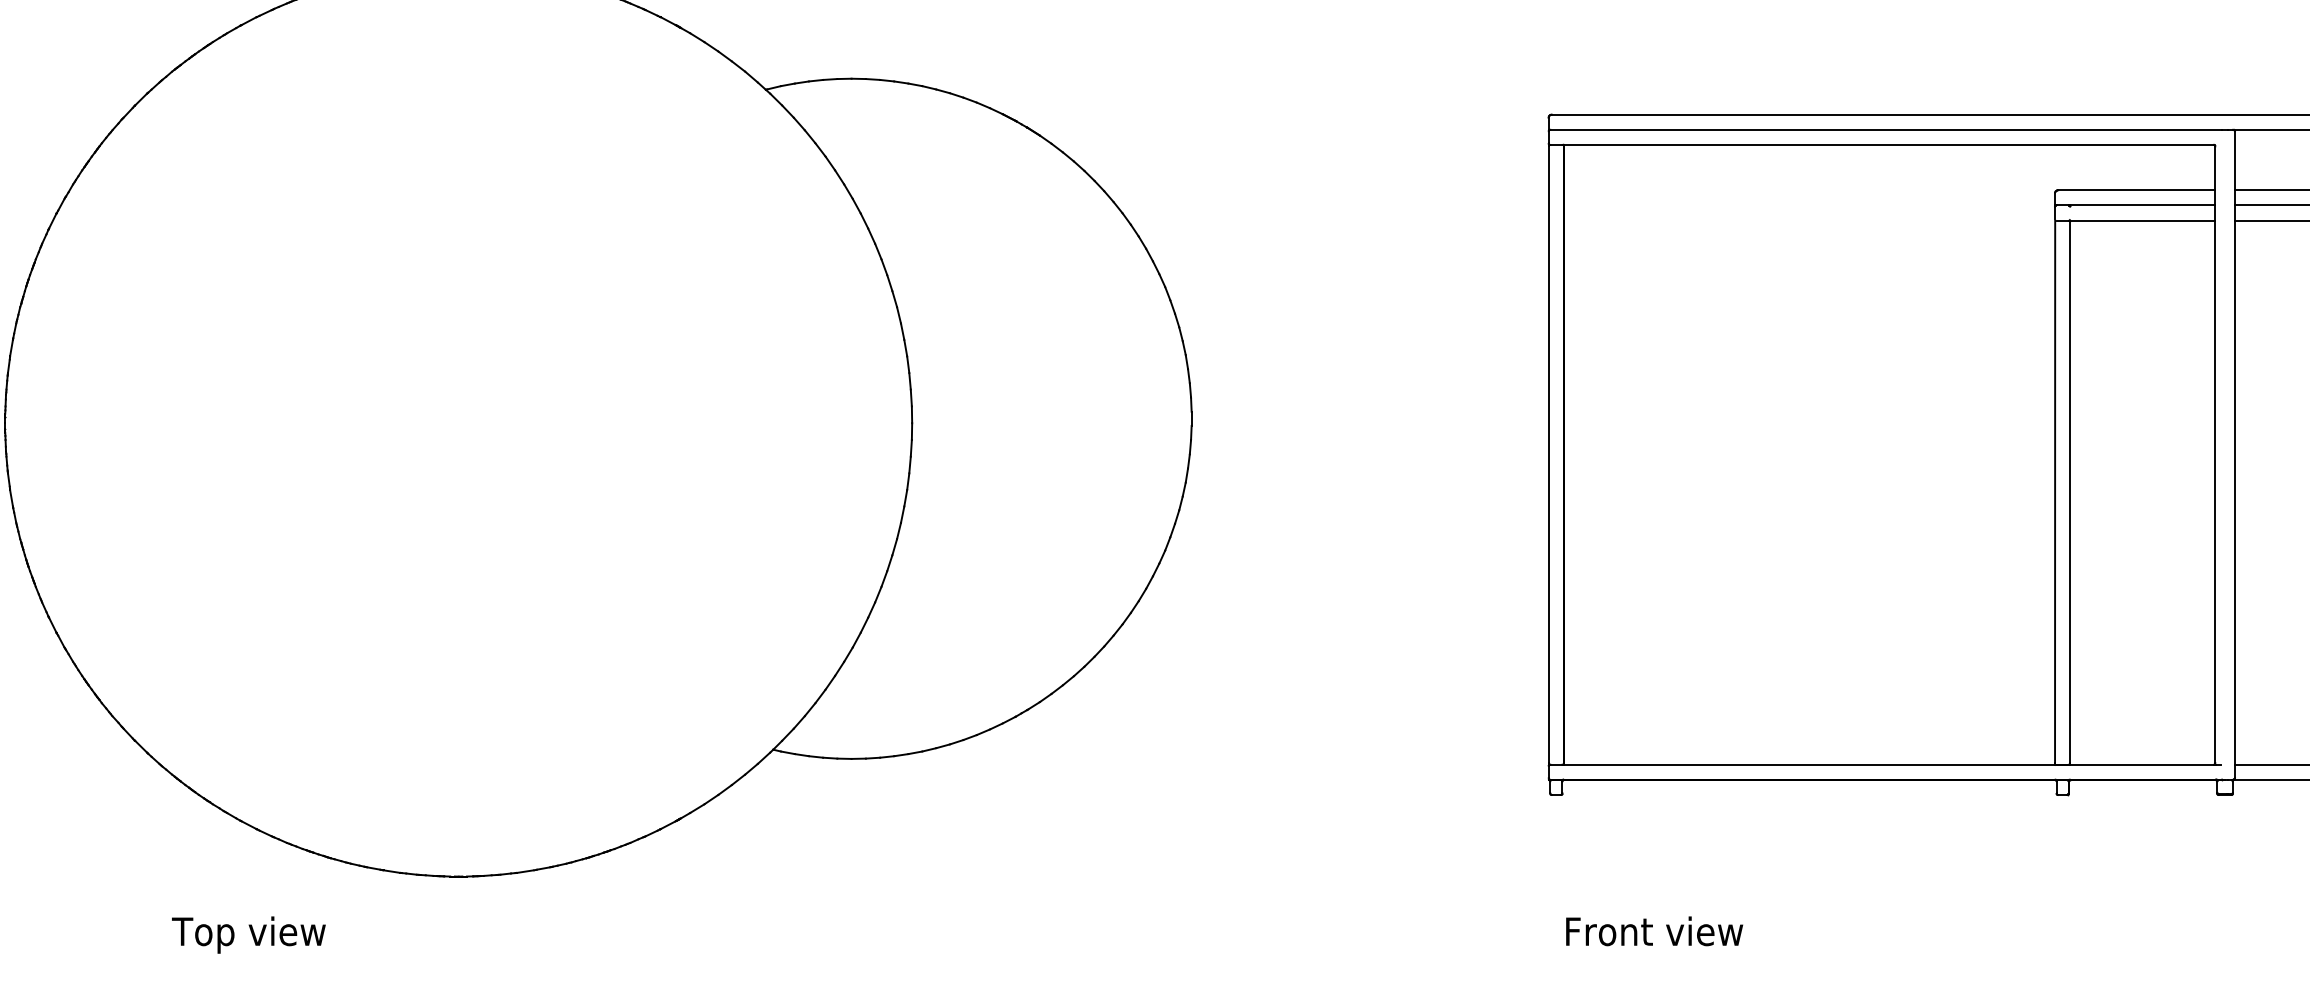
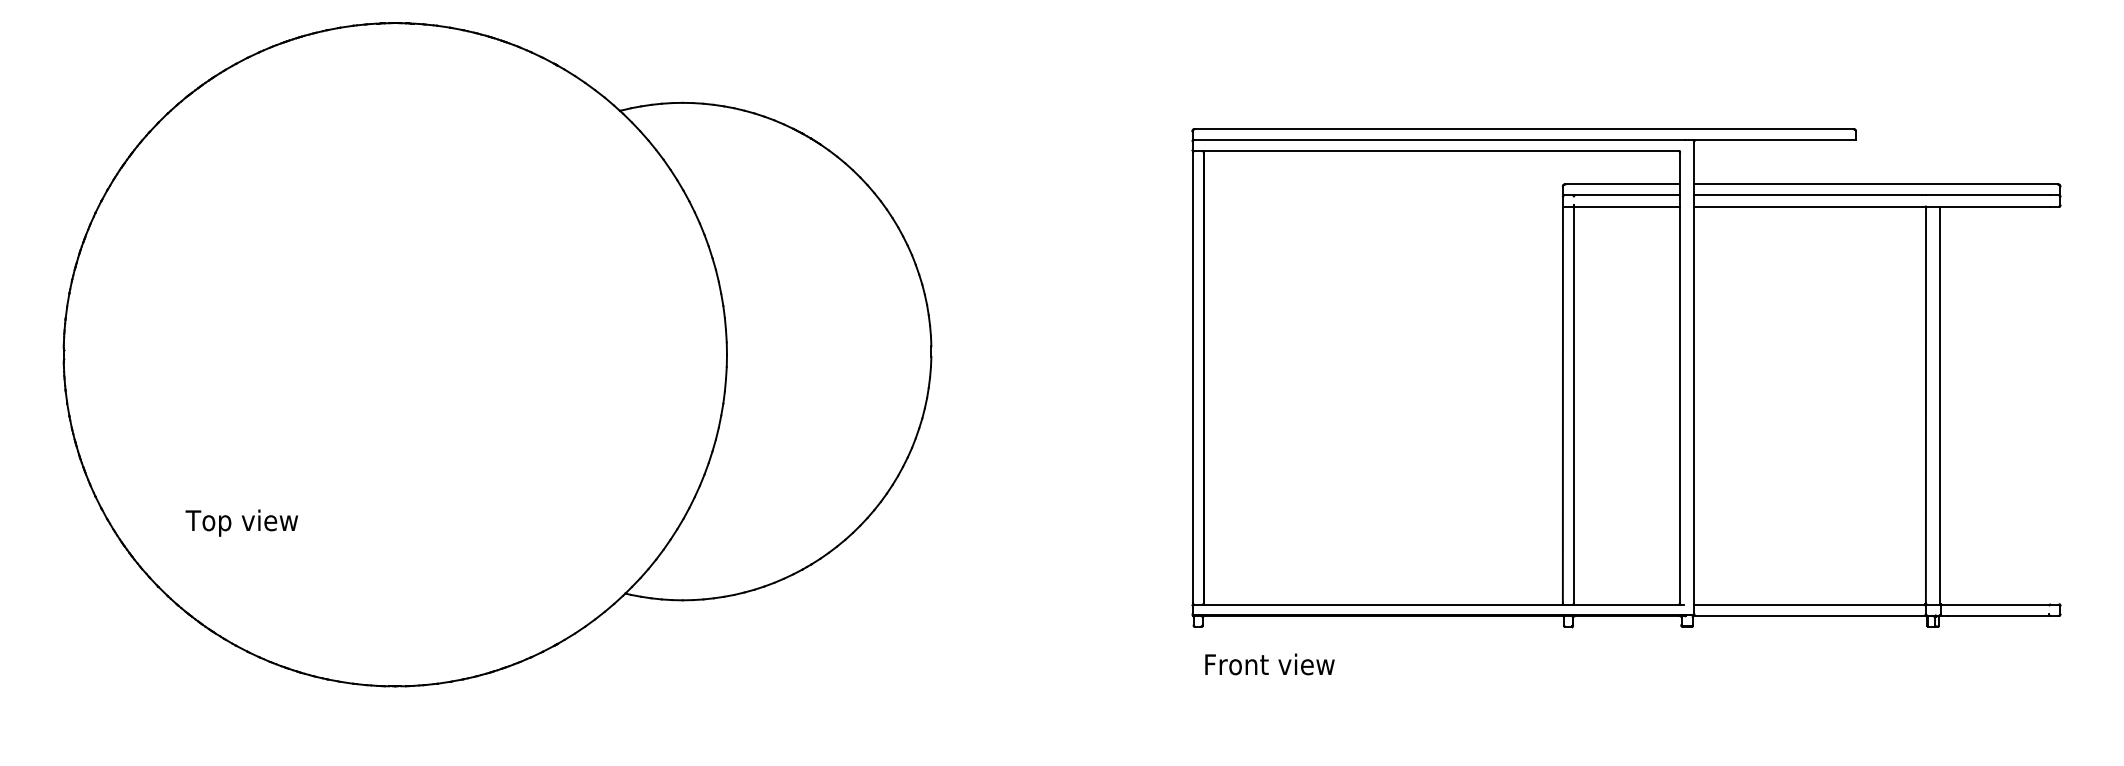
text: (1653, 931) -> (1269, 664), moved
text: (248, 934) -> (241, 522), moved

